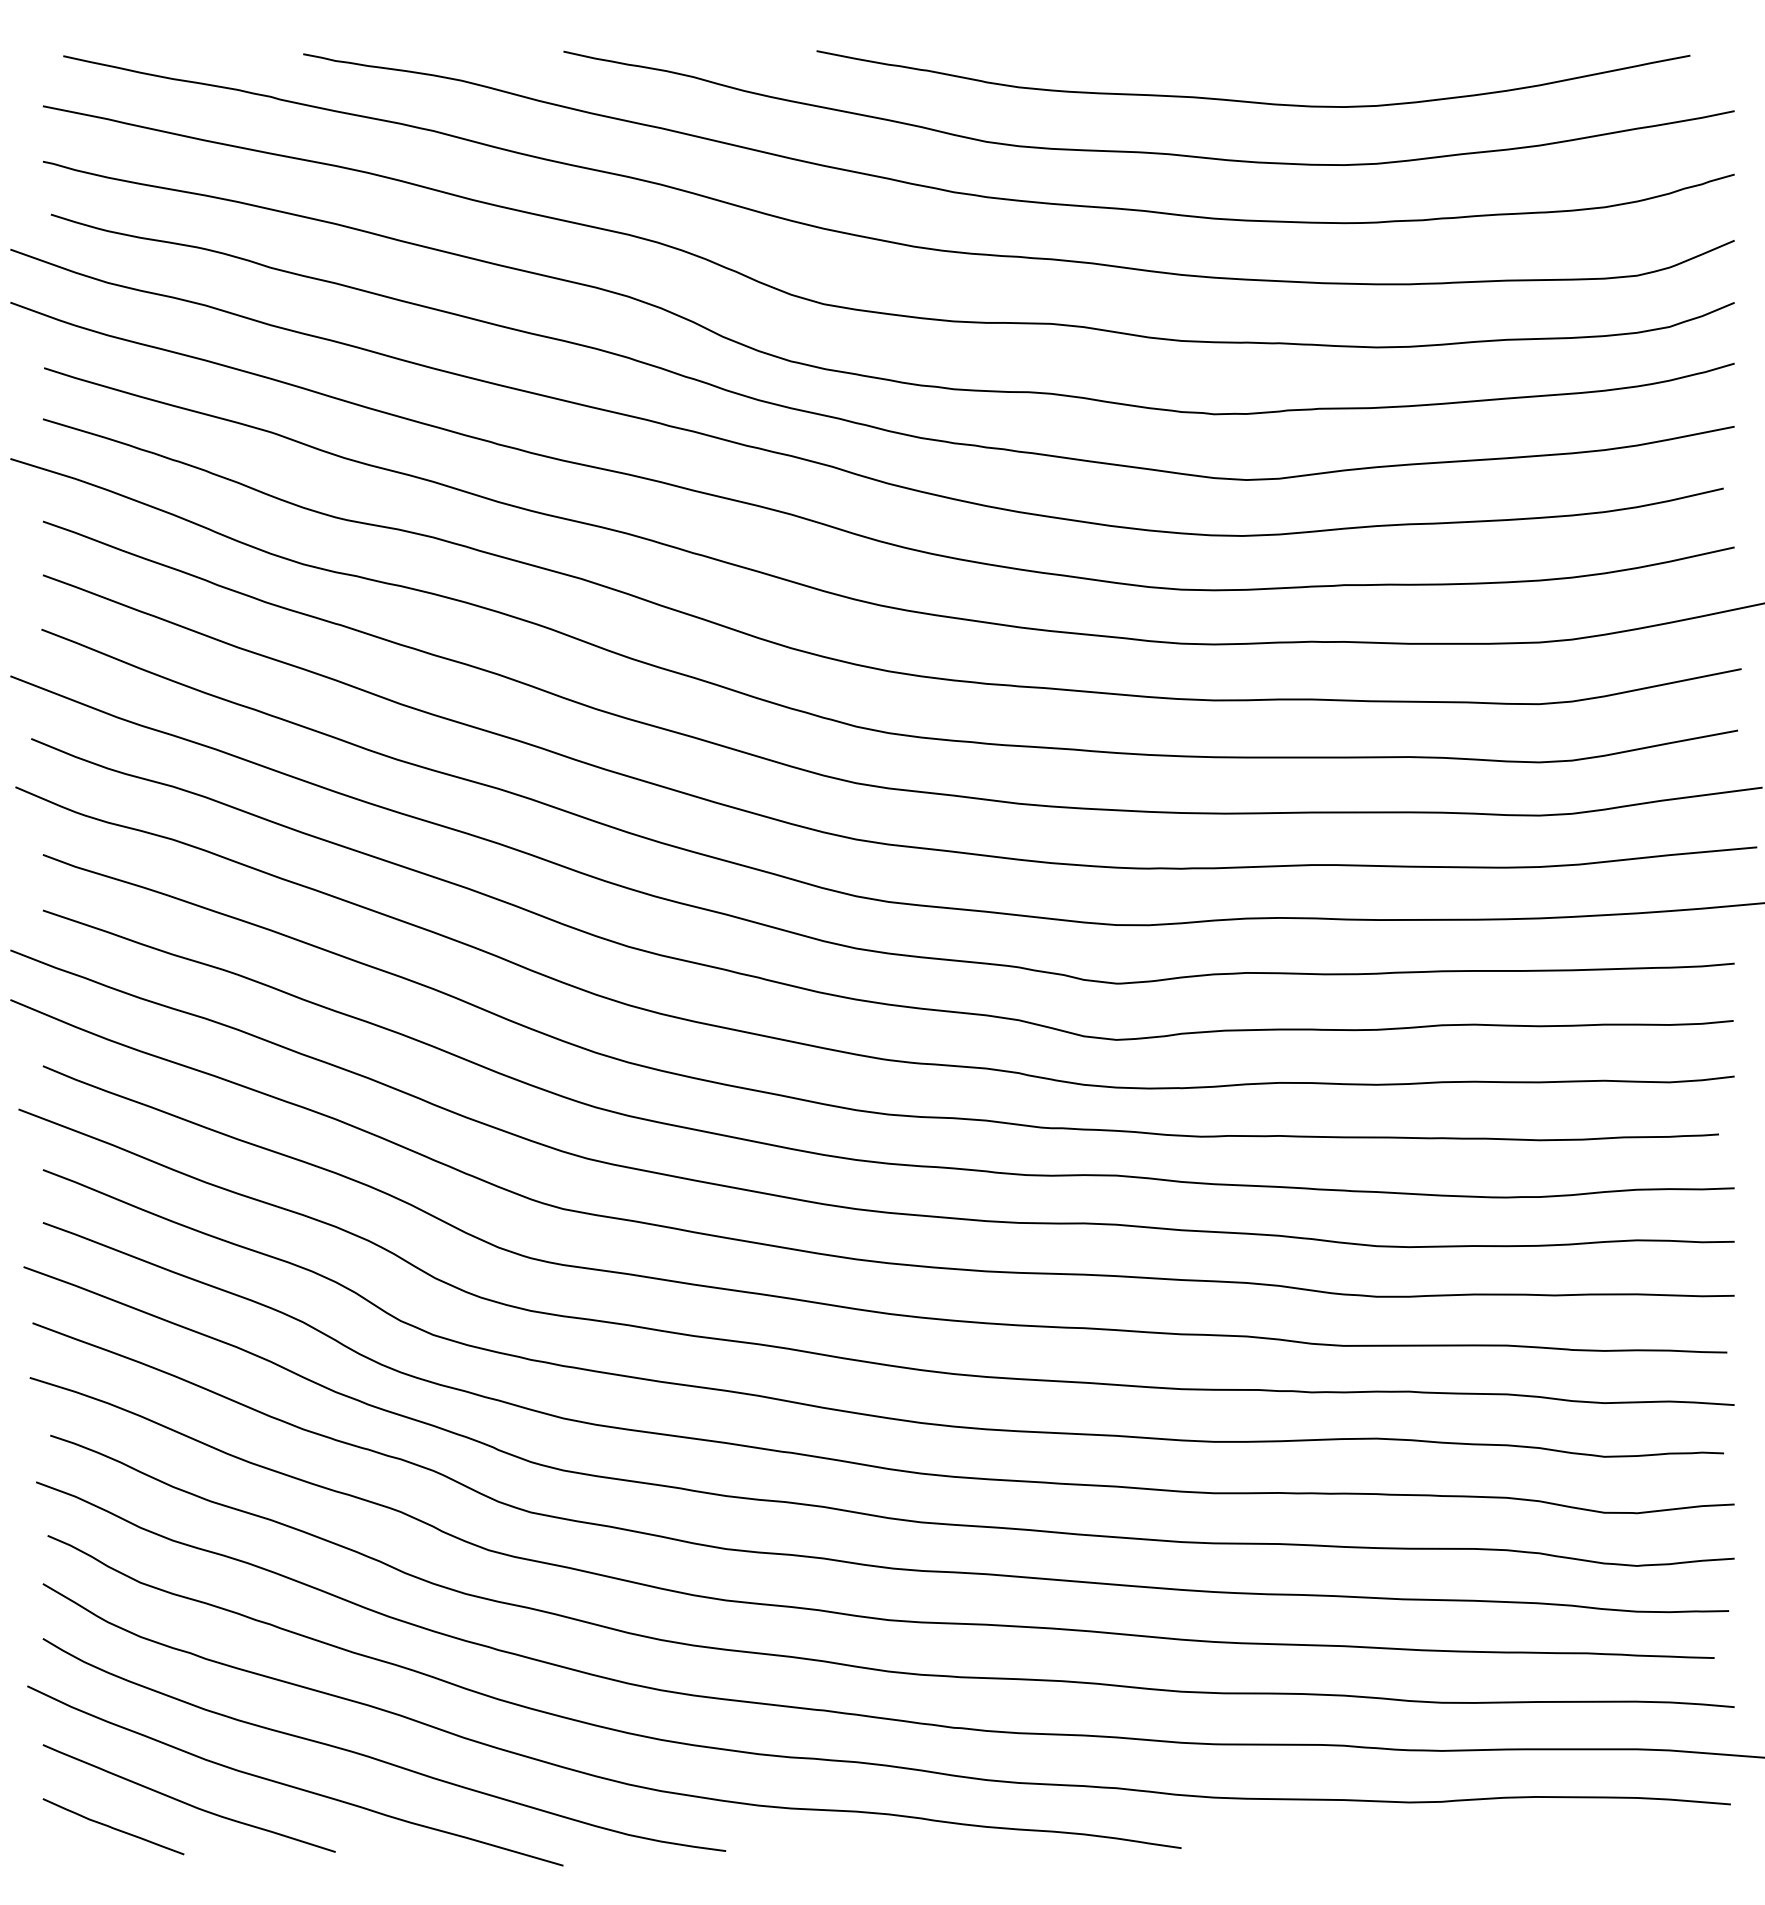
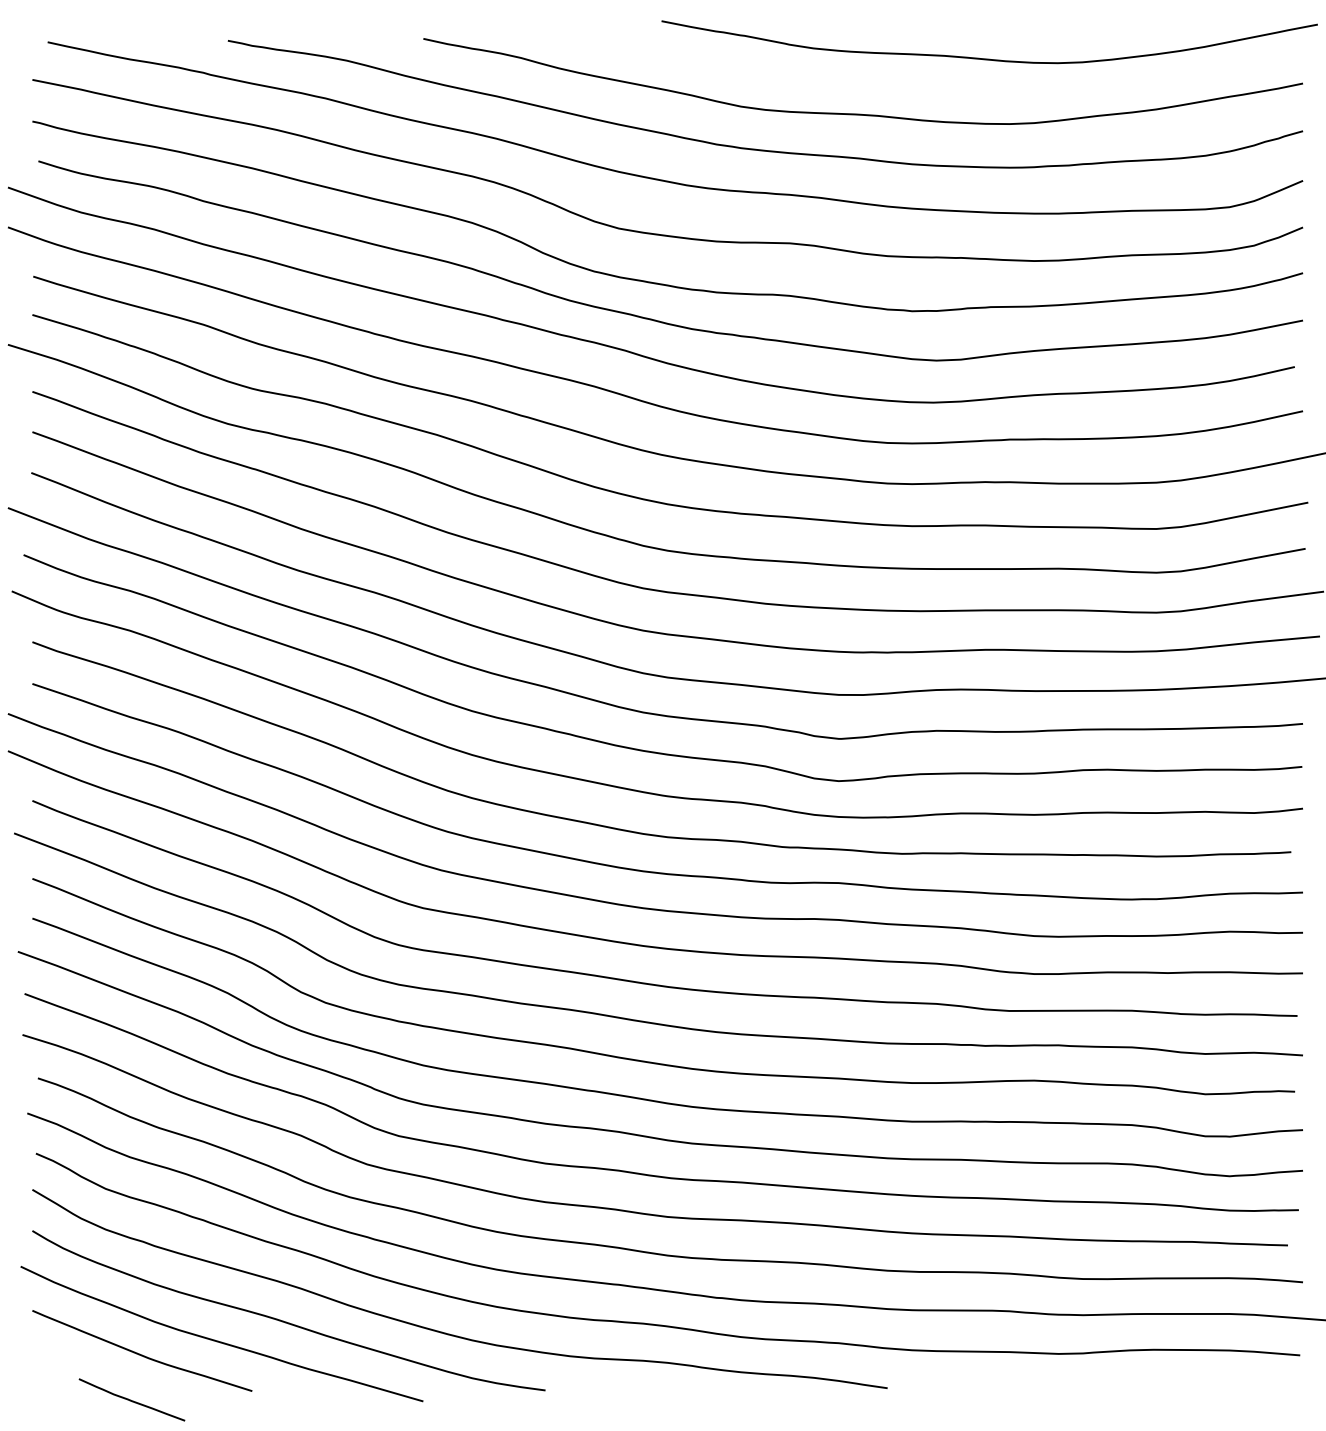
curve: (1253, 101) -> (989, 59), moved
curve: (113, 1827) -> (131, 1400), moved

